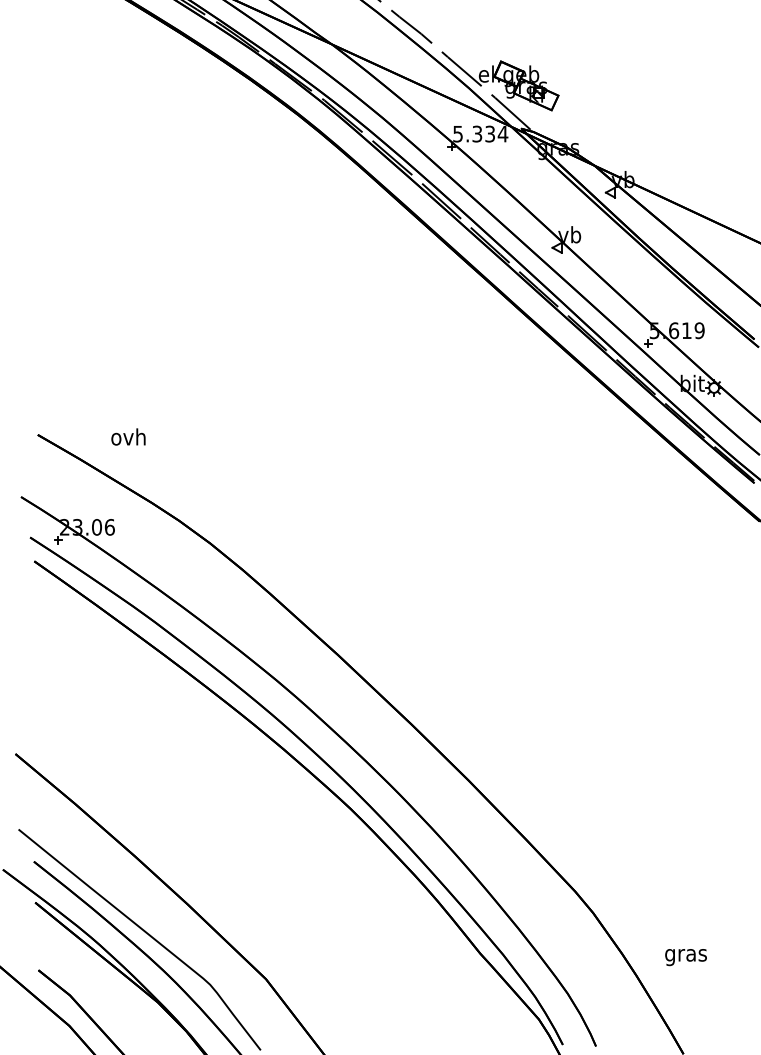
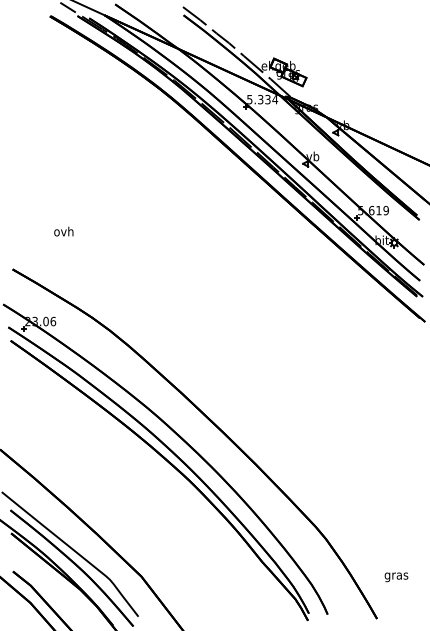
text: (127, 436) -> (63, 231), moved
text: (686, 957) -> (396, 577), moved

